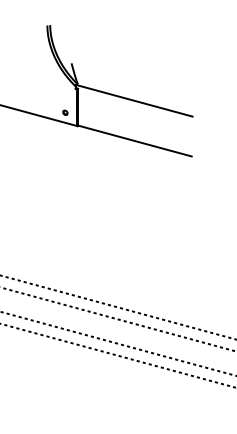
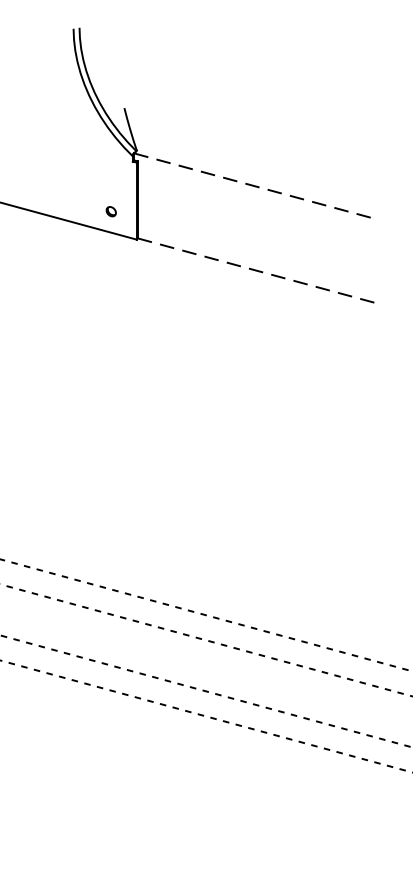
line: (134, 100) -> (256, 185), solid -> dashed
line: (134, 141) -> (256, 271), solid -> dashed

